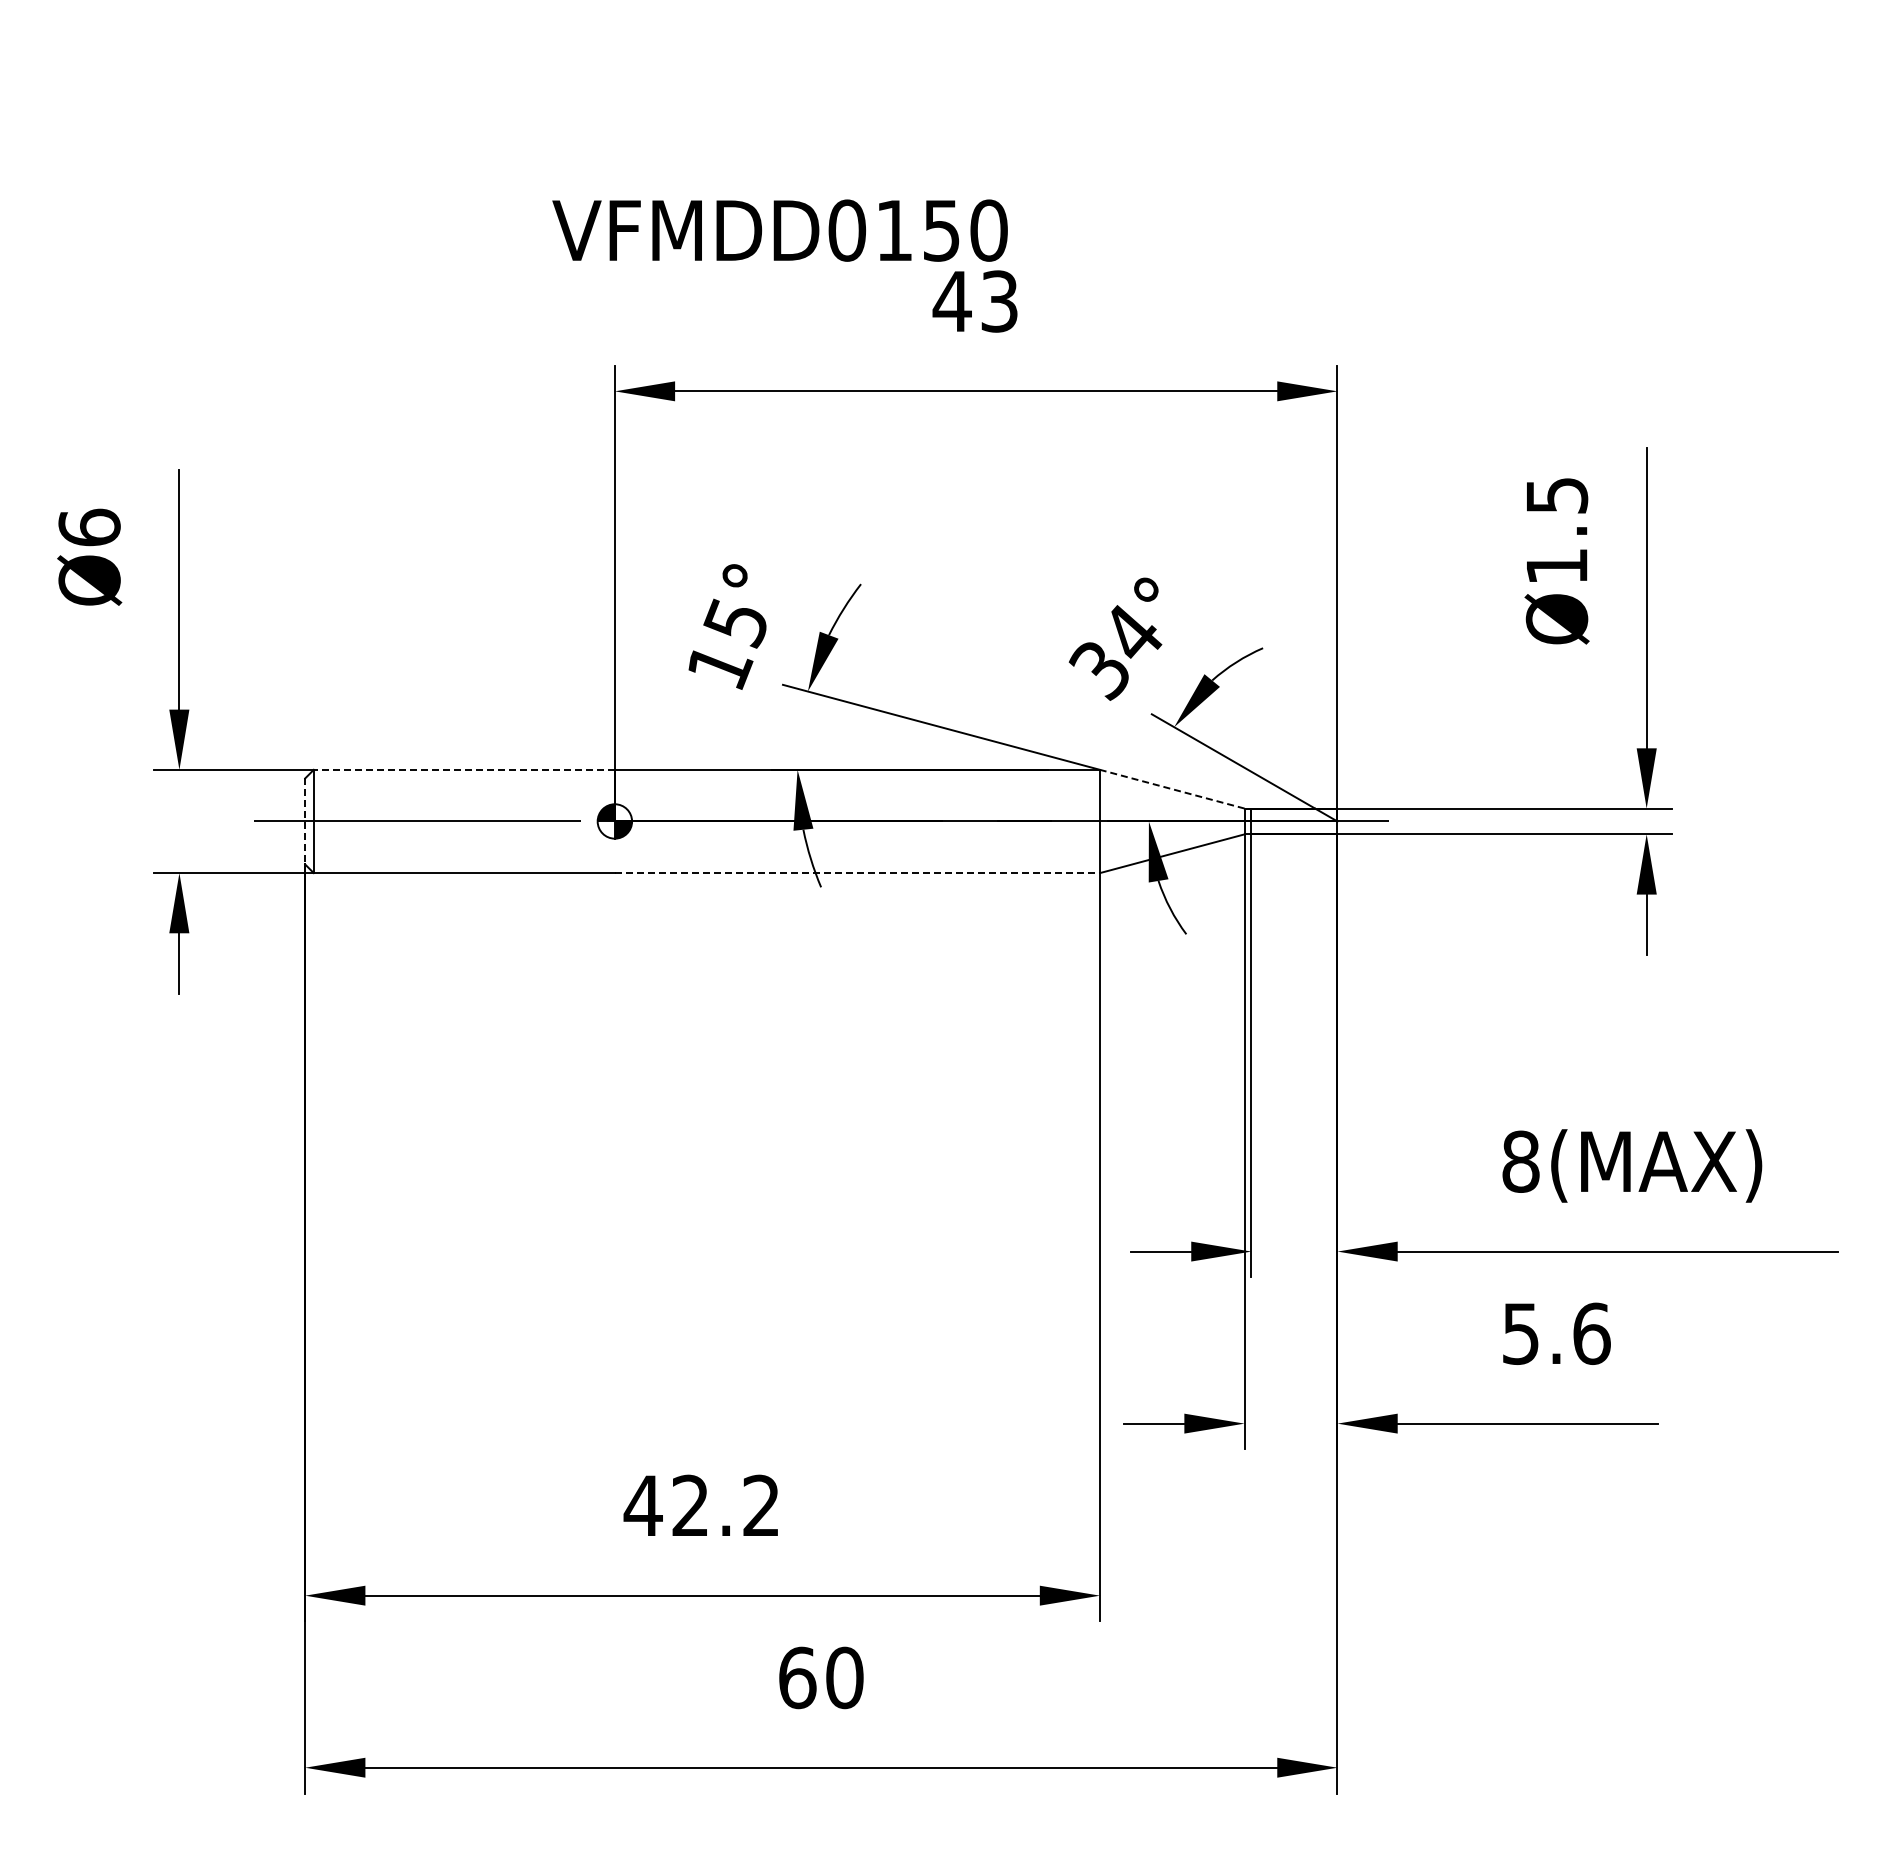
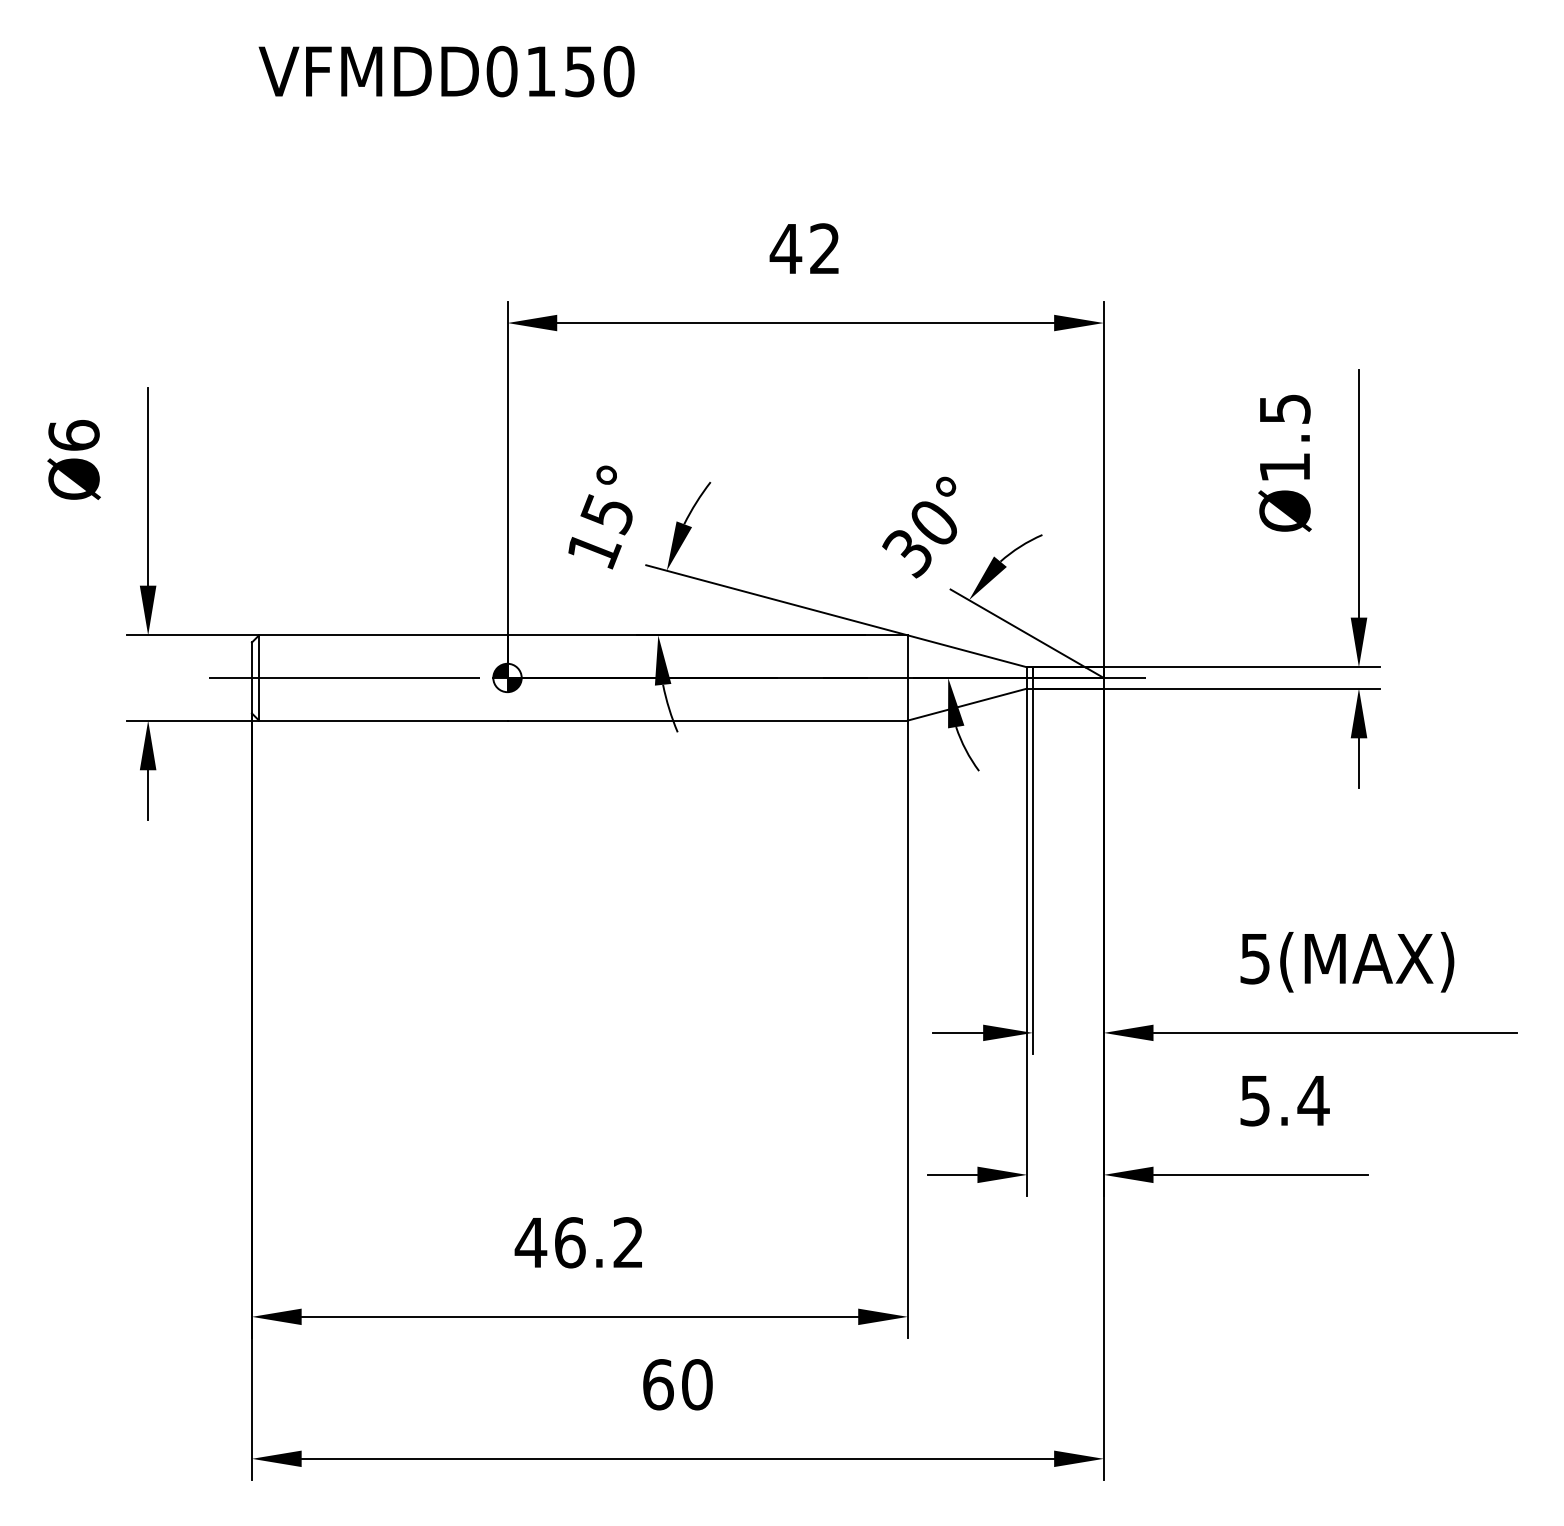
text: (779, 230) -> (446, 71), moved
text: (999, 301) -> (824, 248), 43 -> 42
text: (1133, 632) -> (935, 522), 34° -> 30°
line: (464, 769) -> (383, 635), dashed -> solid
line: (1172, 789) -> (967, 651), dashed -> solid
line: (305, 821) -> (252, 678), dashed -> solid
line: (857, 873) -> (707, 720), dashed -> solid
text: (1520, 1161) -> (1254, 958), 8(MAX) -> 5(MAX)
text: (1591, 1333) -> (1313, 1100), 5.6 -> 5.4
text: (690, 1505) -> (569, 1242), 42.2 -> 46.2

